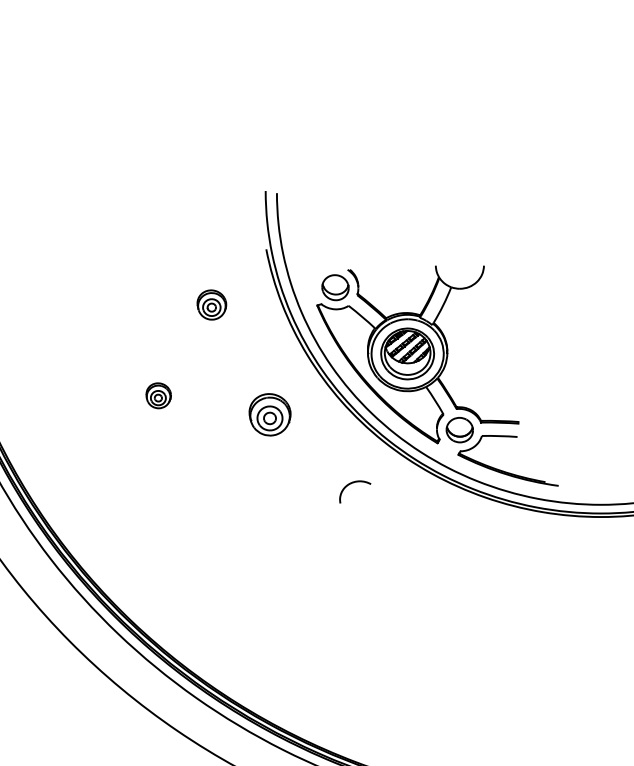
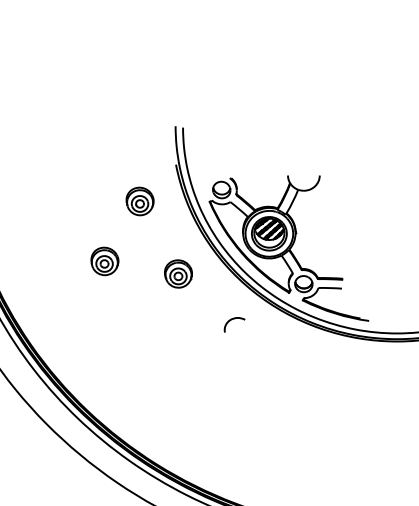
part: (211, 305) -> (139, 201), size x1.43
part: (158, 395) -> (104, 261), size x1.67

